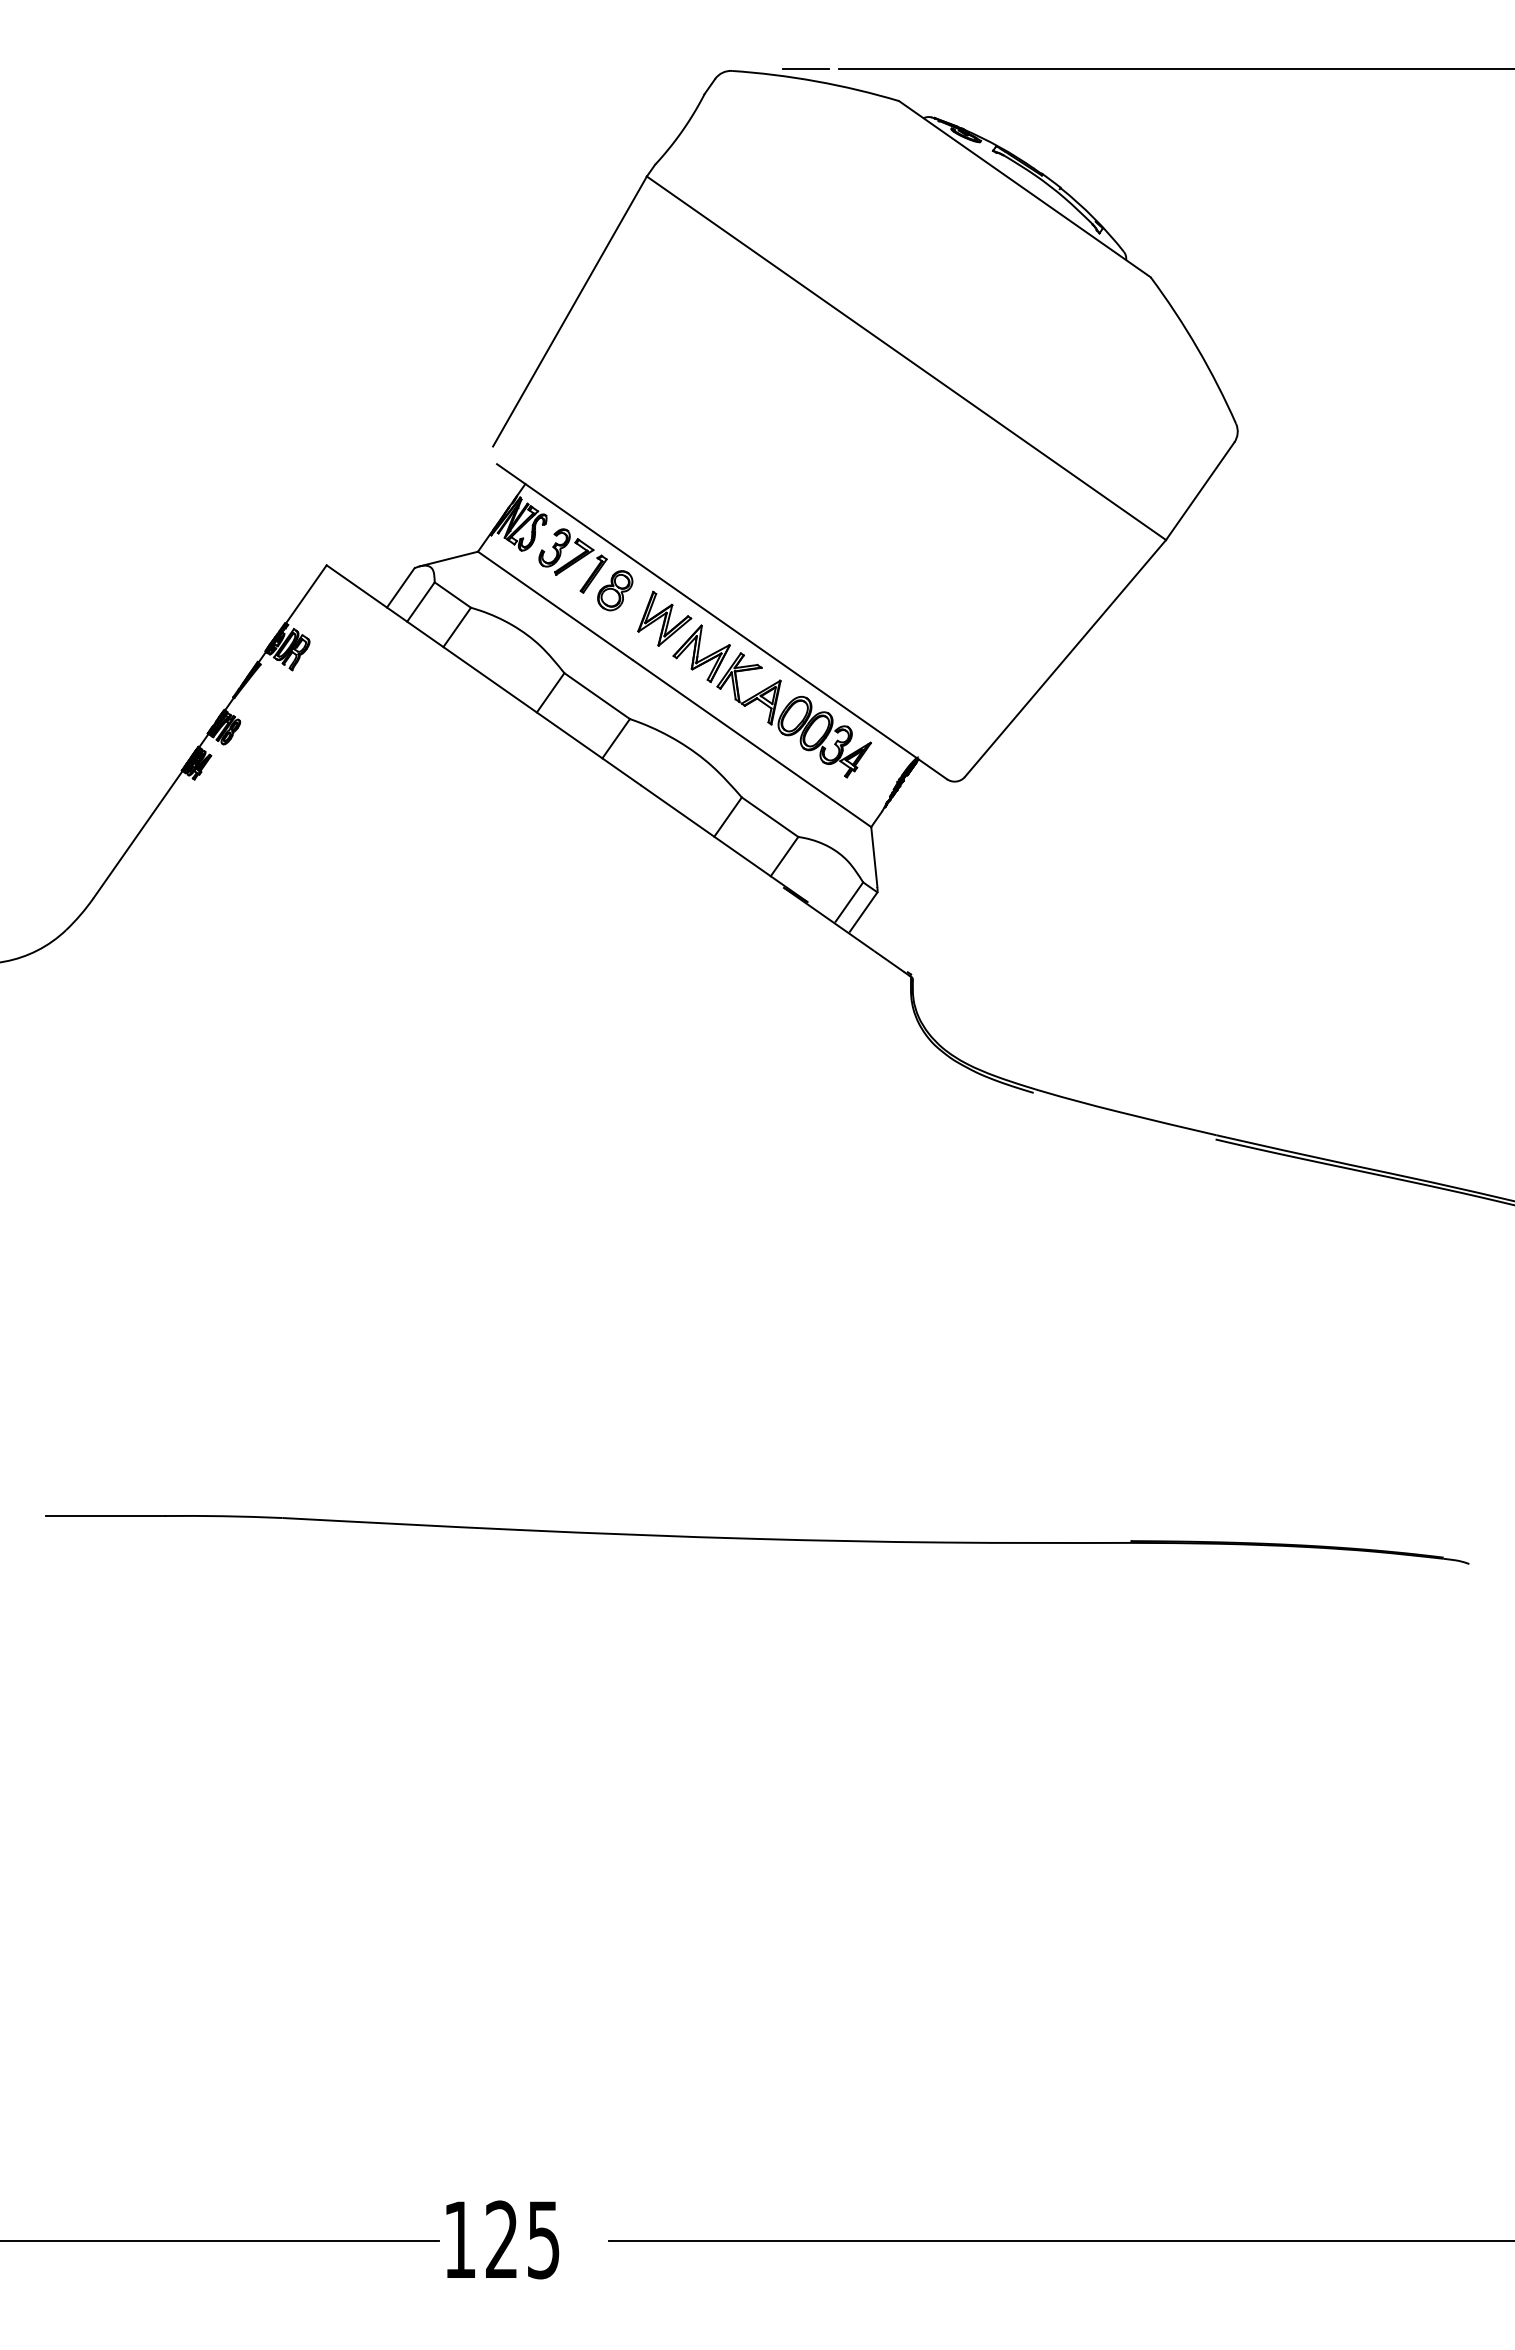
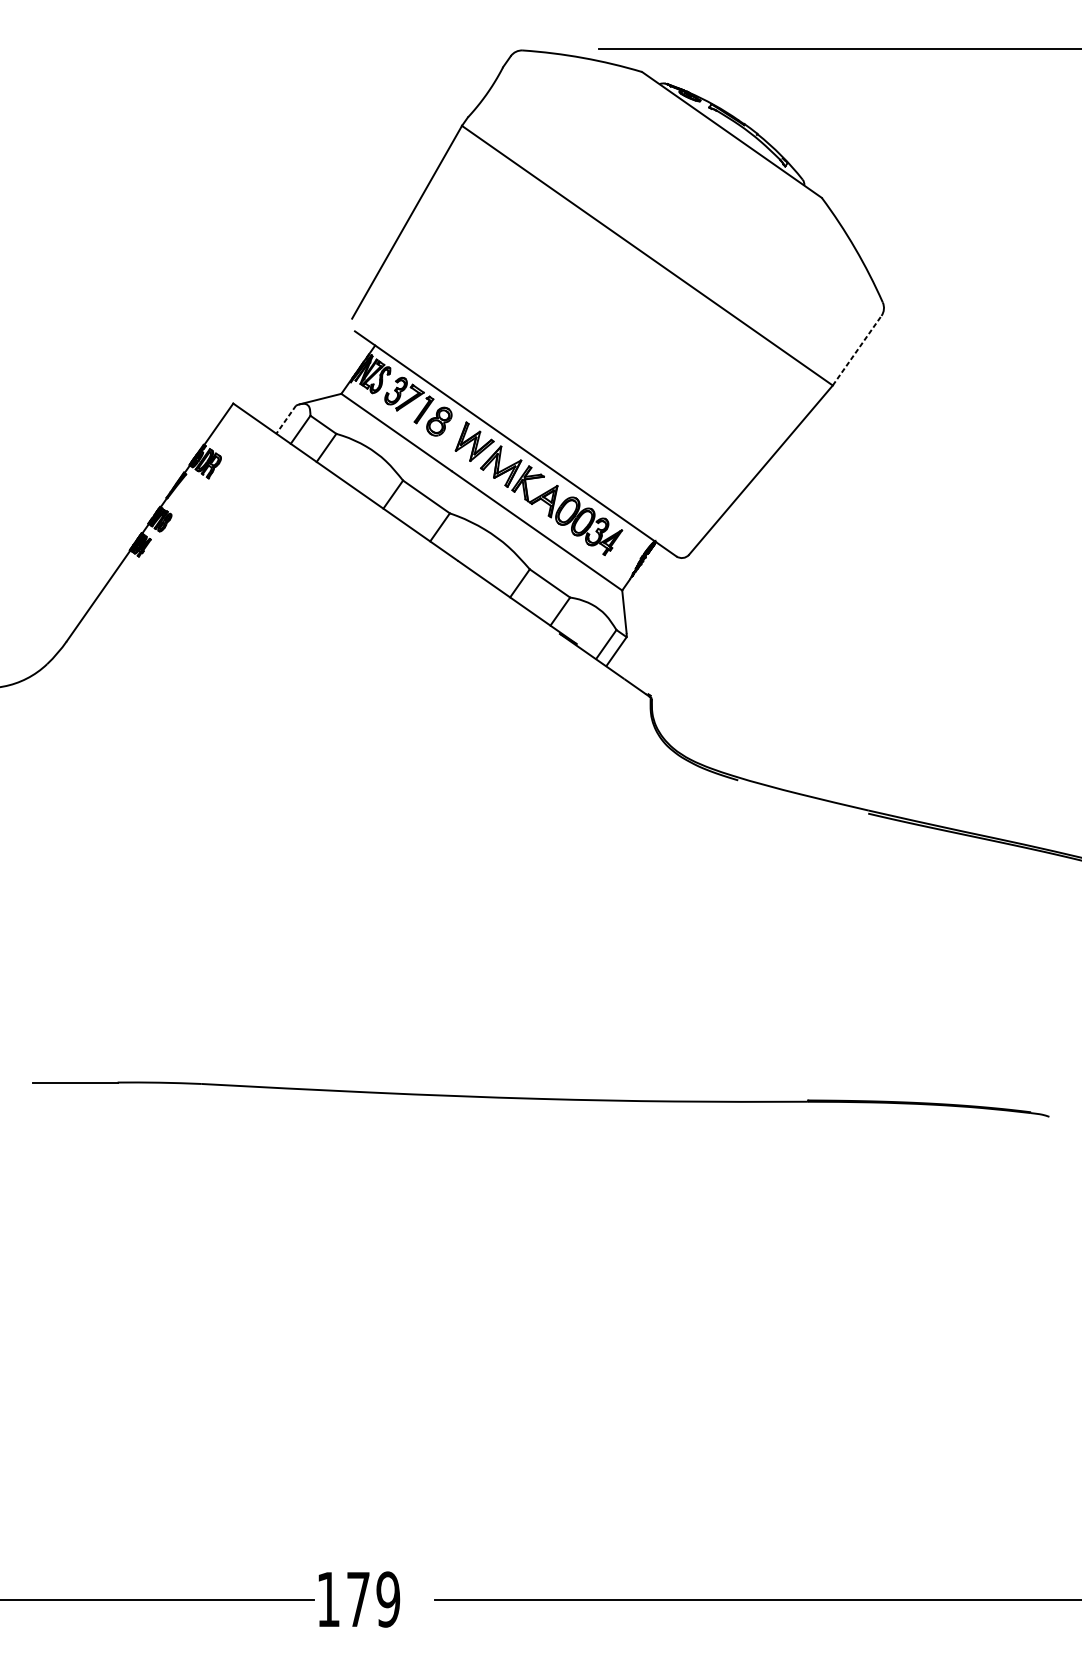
line: (805, 69) -> (575, 49), removed
line: (1200, 490) -> (857, 350), solid -> dashed
line: (400, 588) -> (286, 420), solid -> dashed
text: (523, 2239) -> (373, 1599), 125 -> 179

